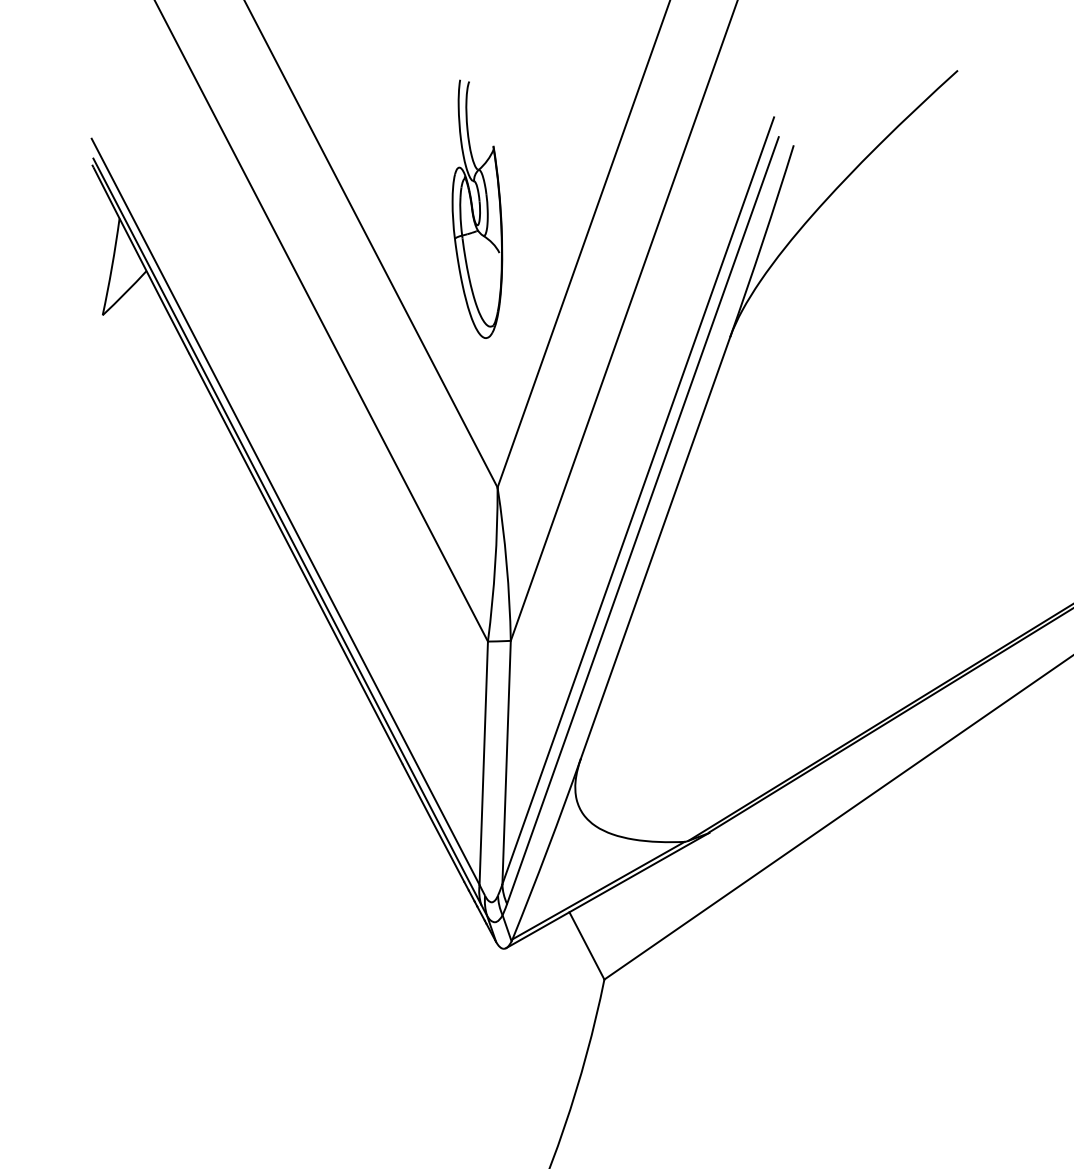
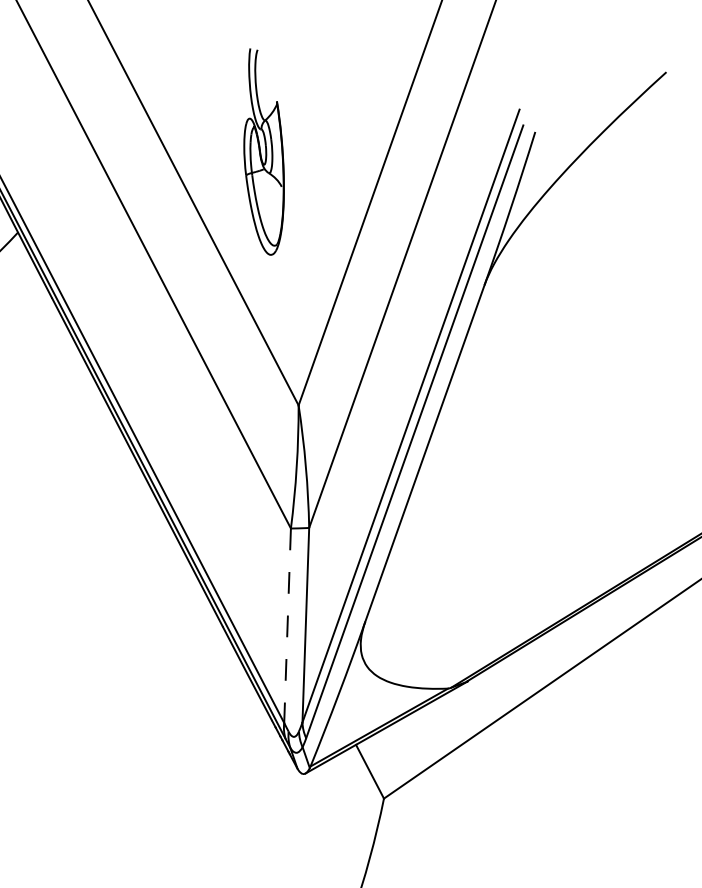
part: (477, 208) -> (264, 151), moved
line: (483, 763) -> (287, 625), solid -> dashed

